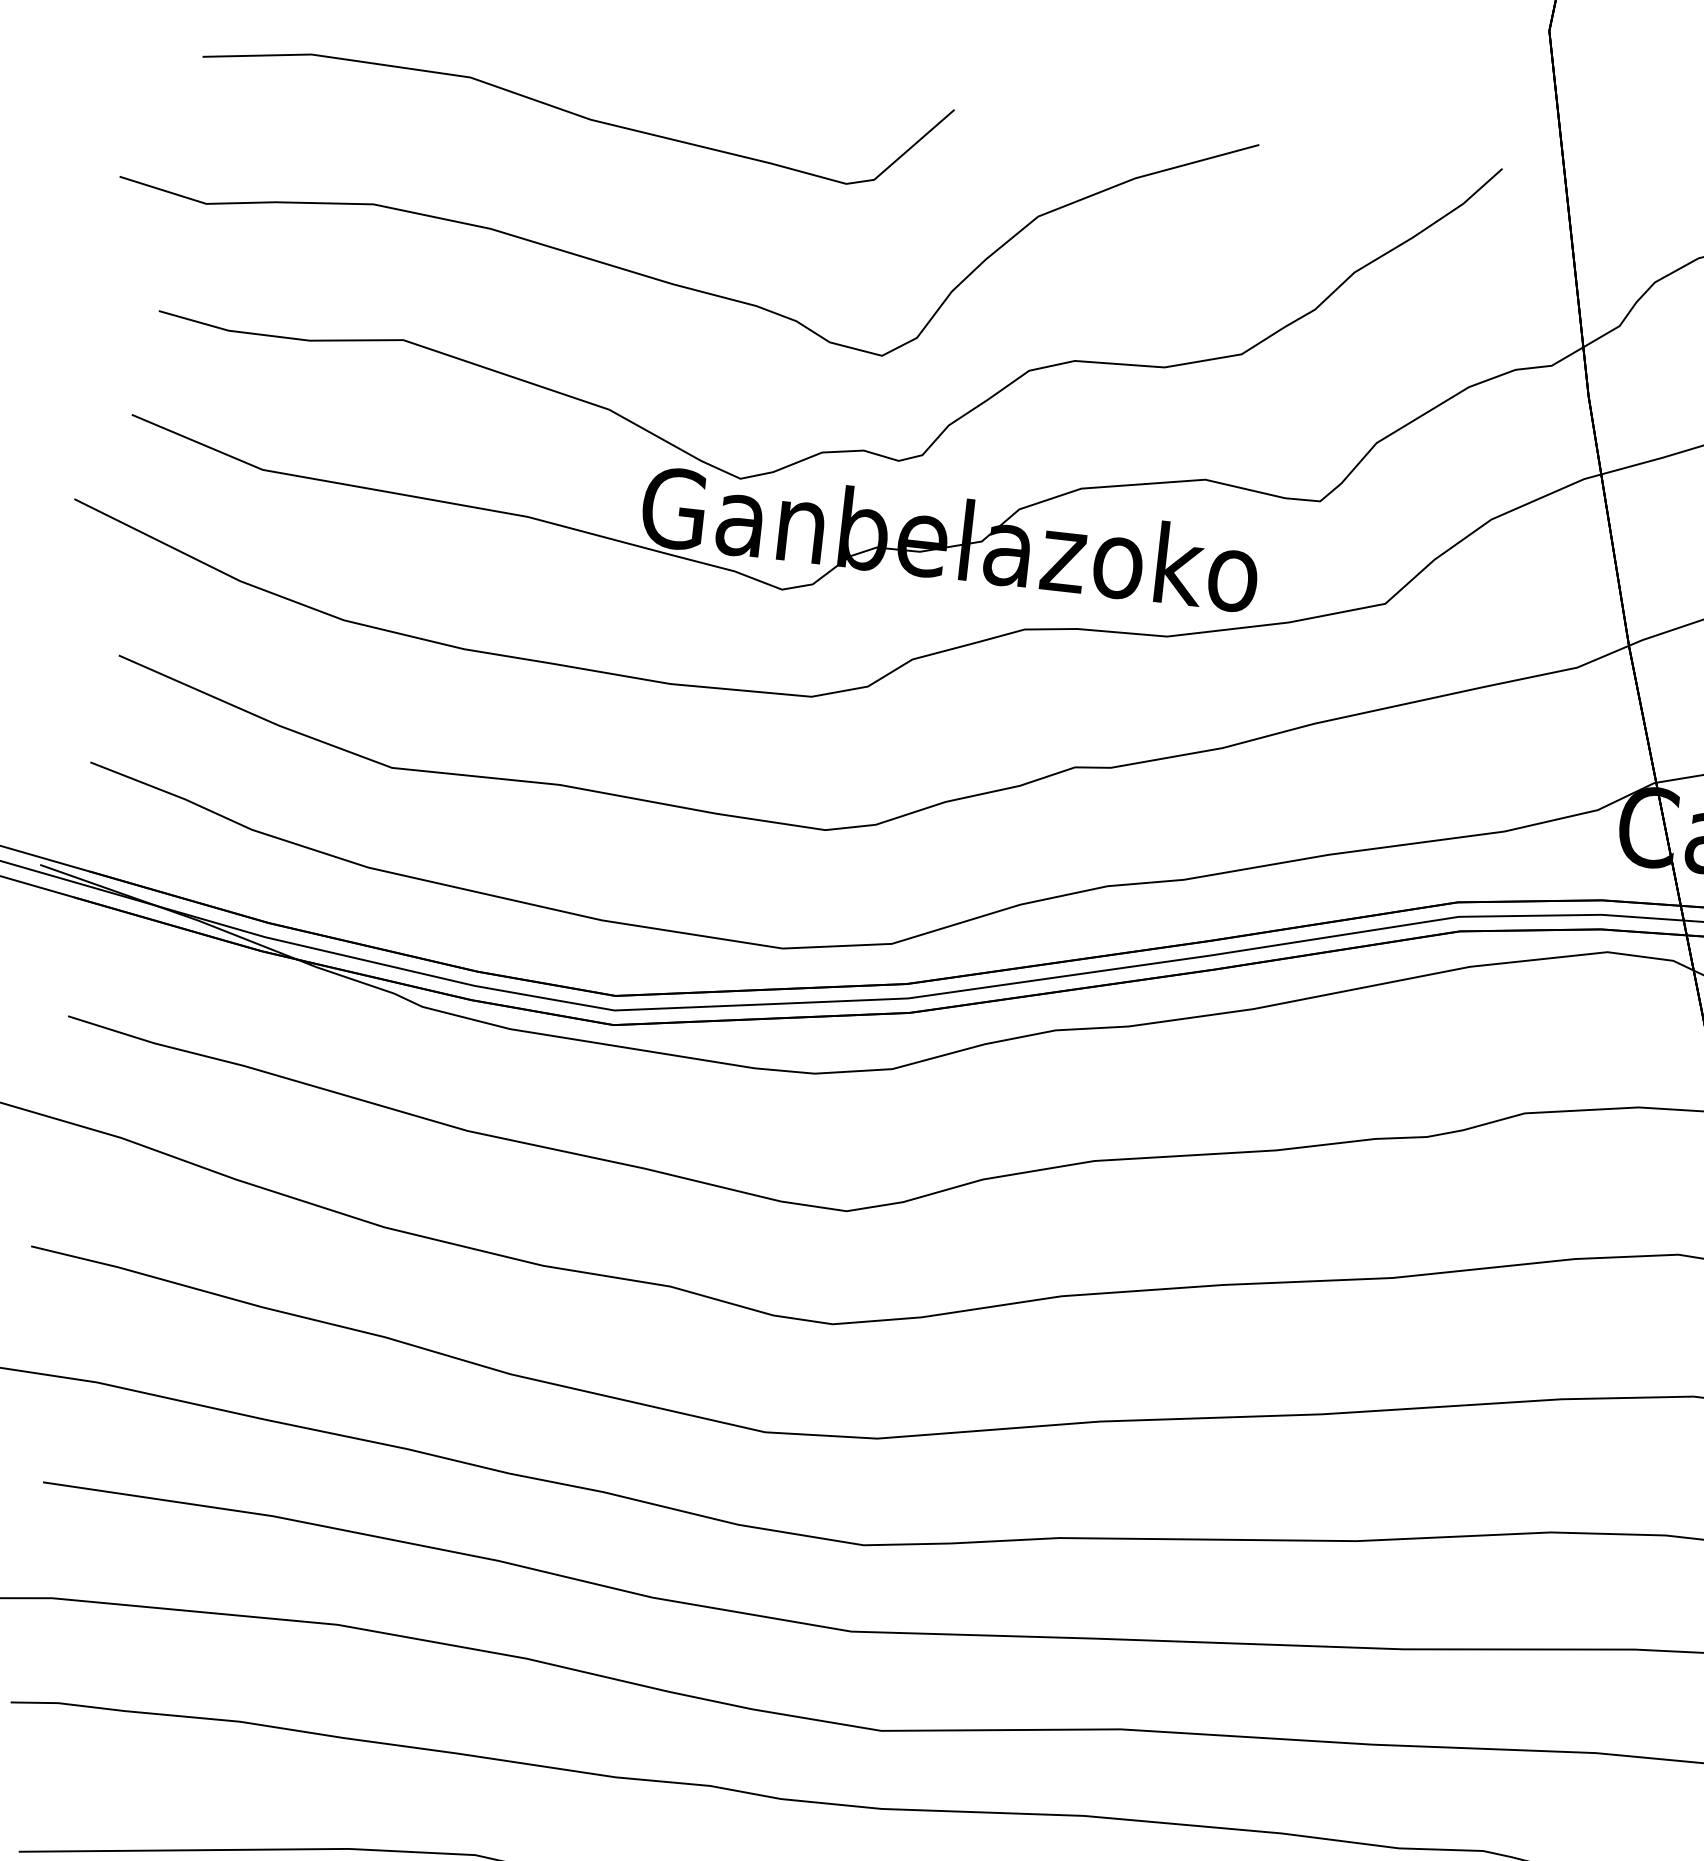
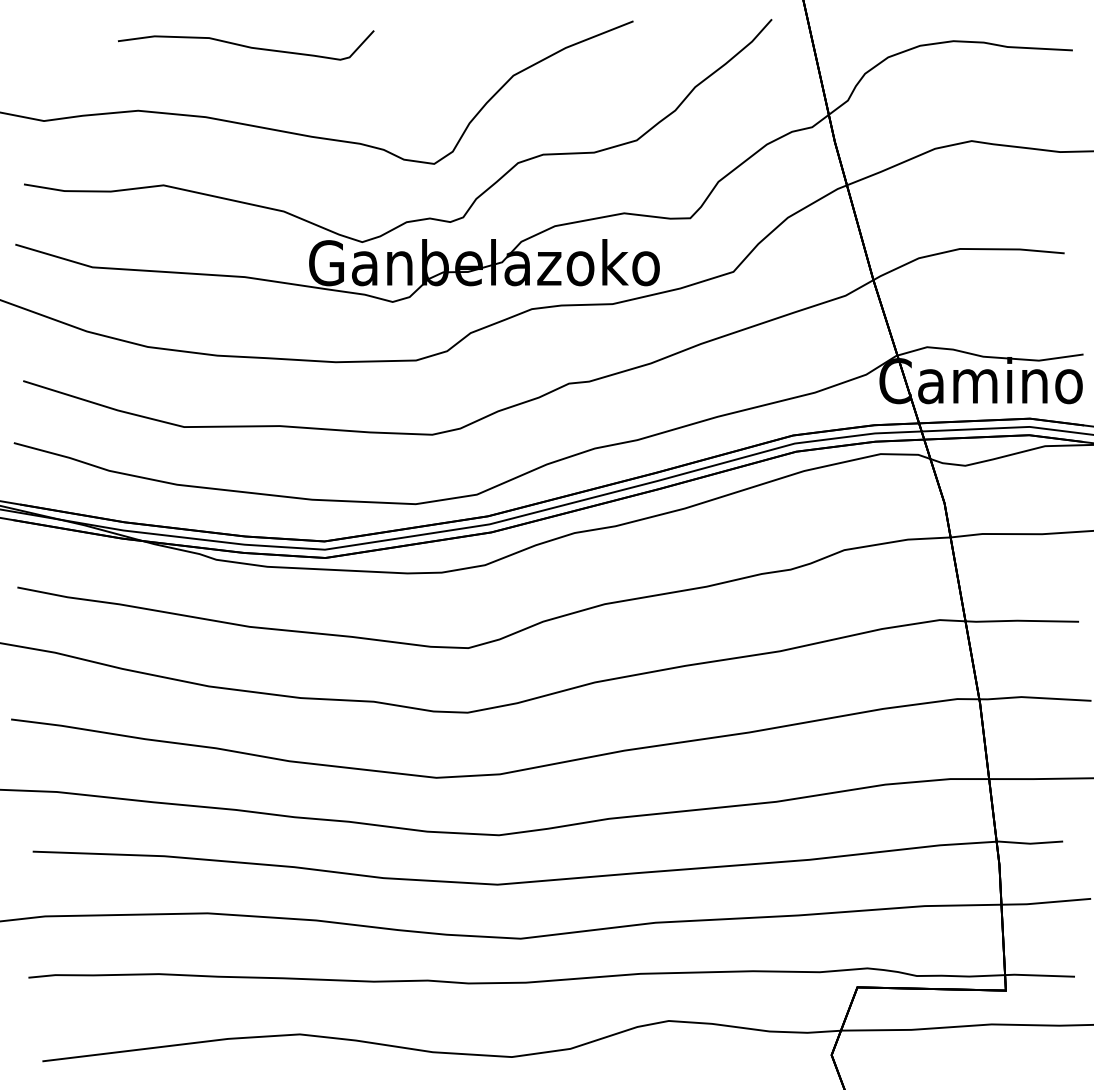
part: (574, 111) -> (245, 45), size x0.6

